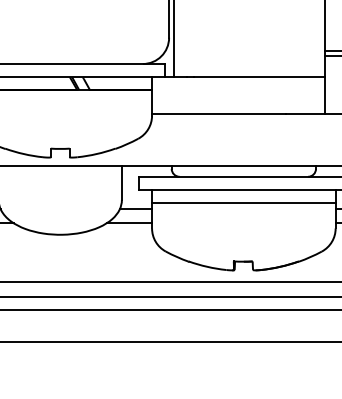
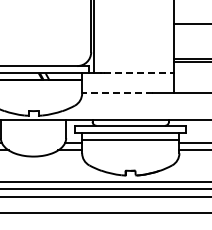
line: (260, 77) -> (139, 73), solid -> dashed
line: (218, 113) -> (117, 92), solid -> dashed

